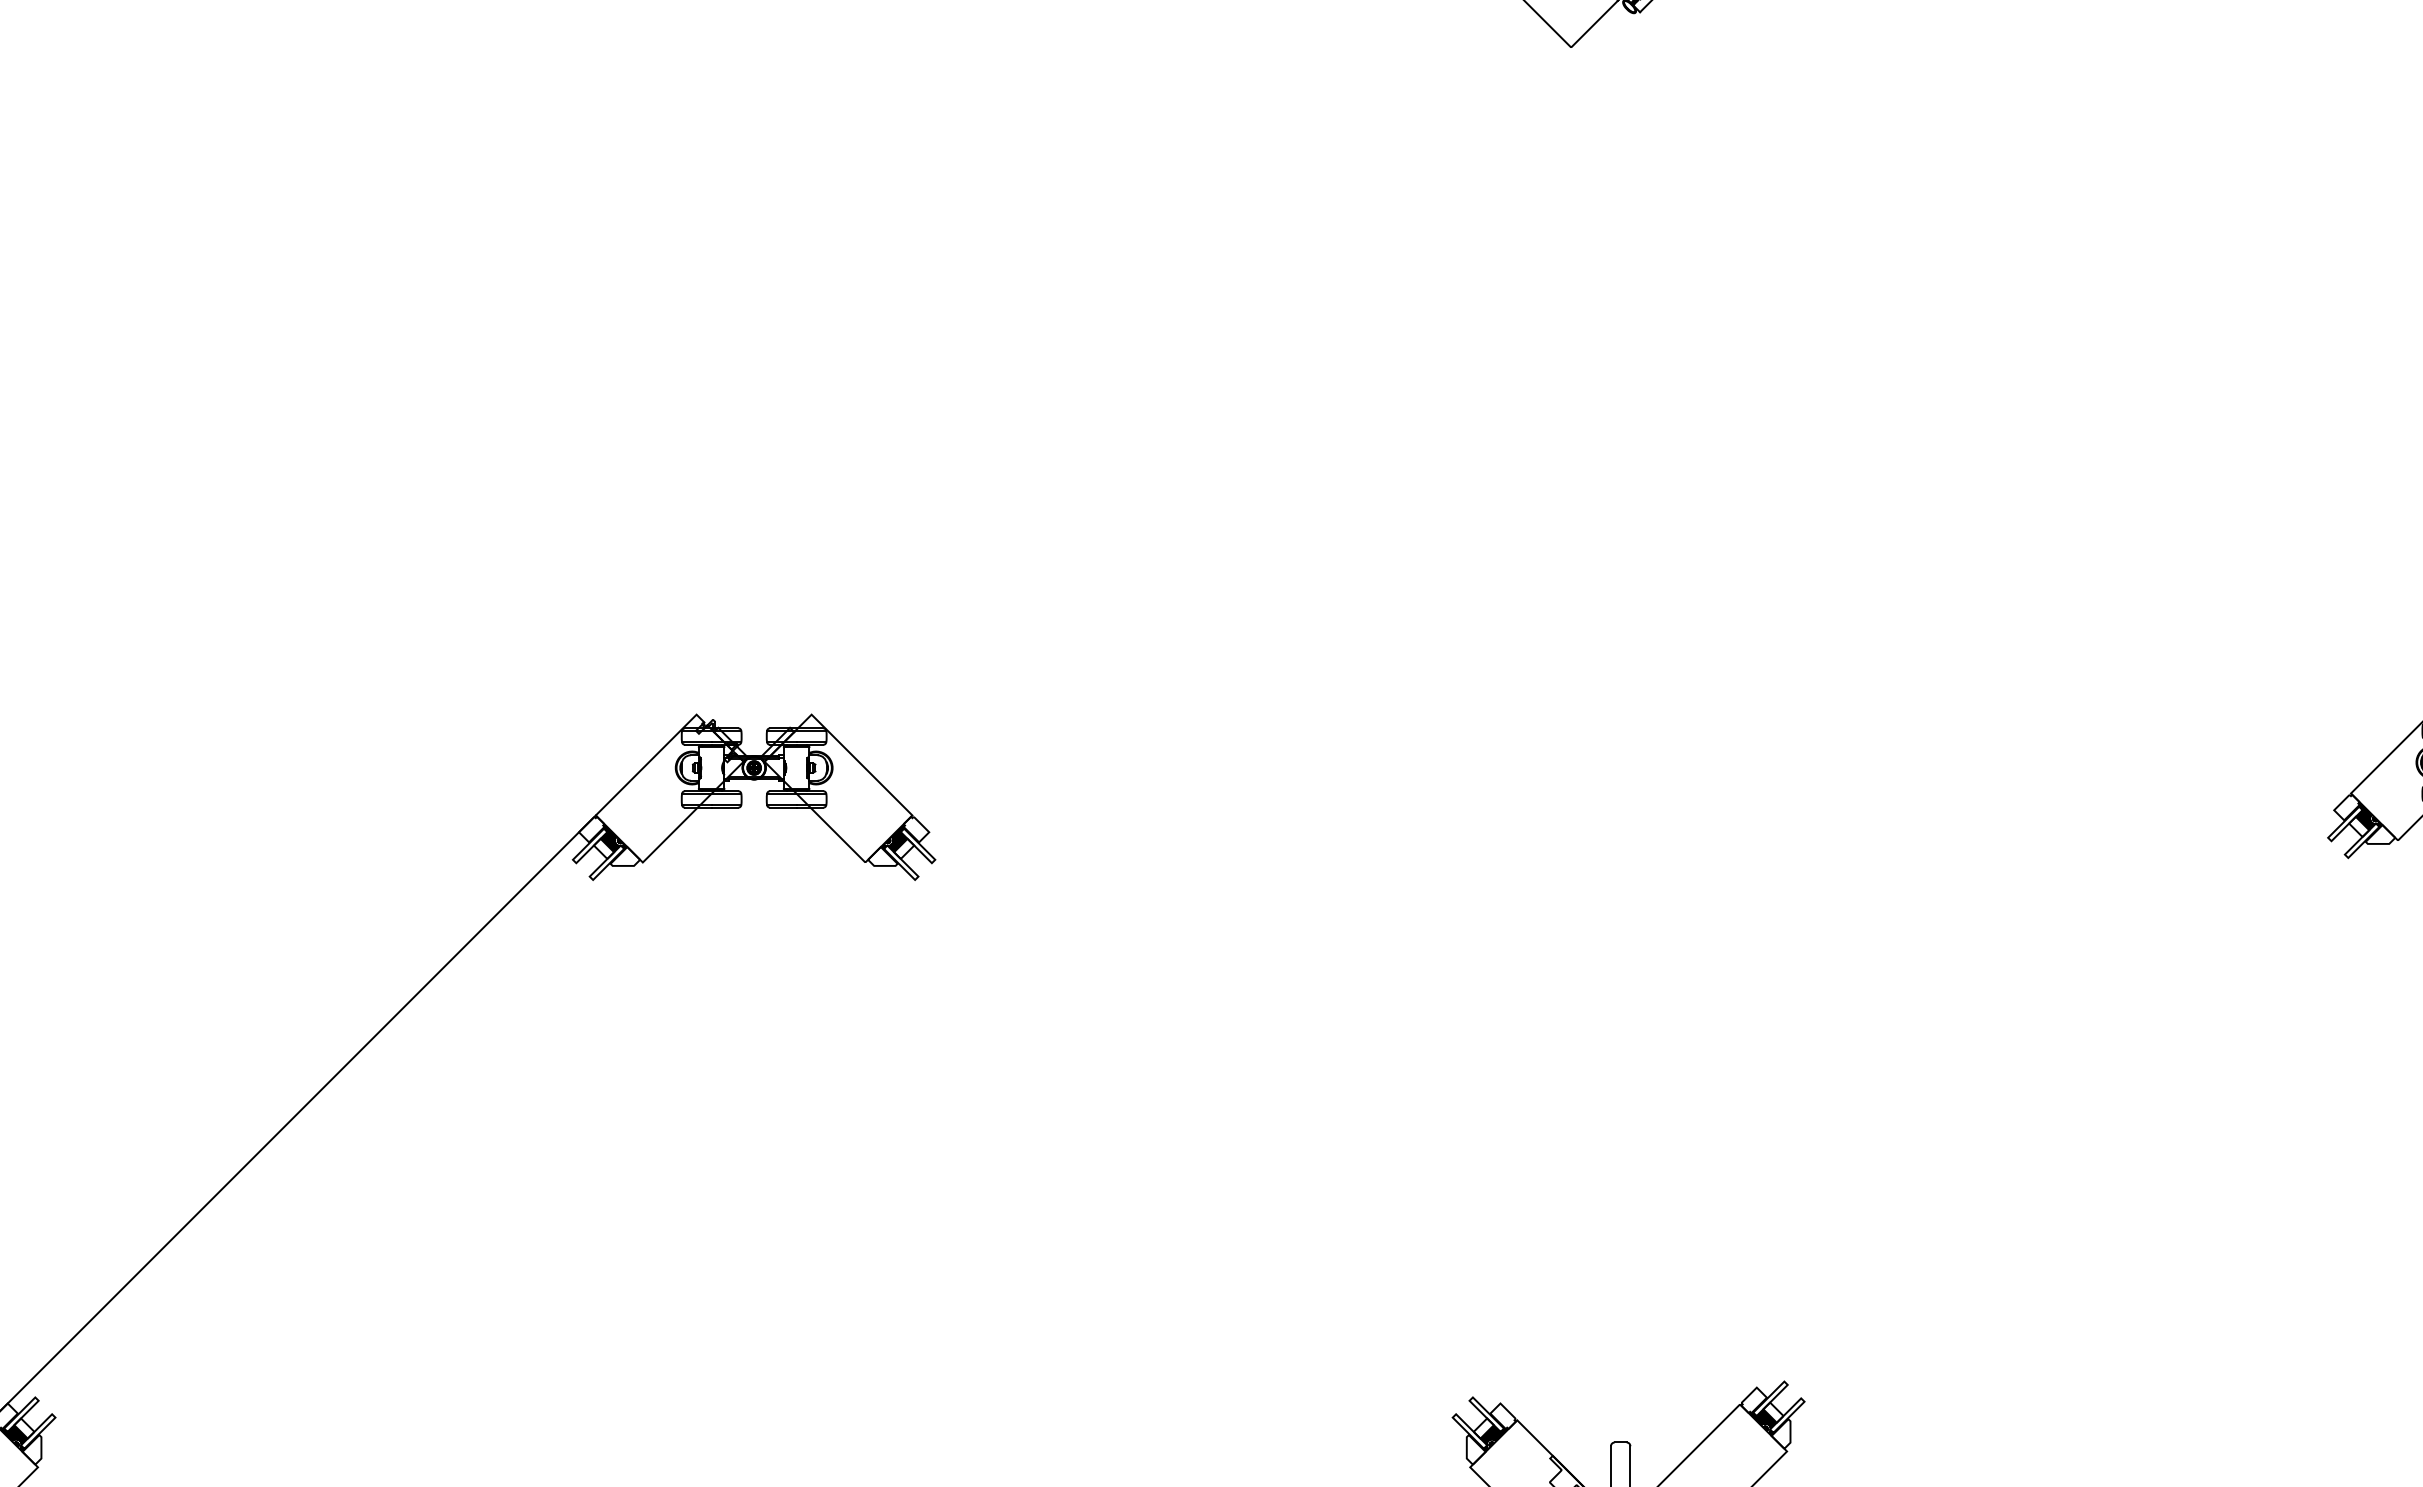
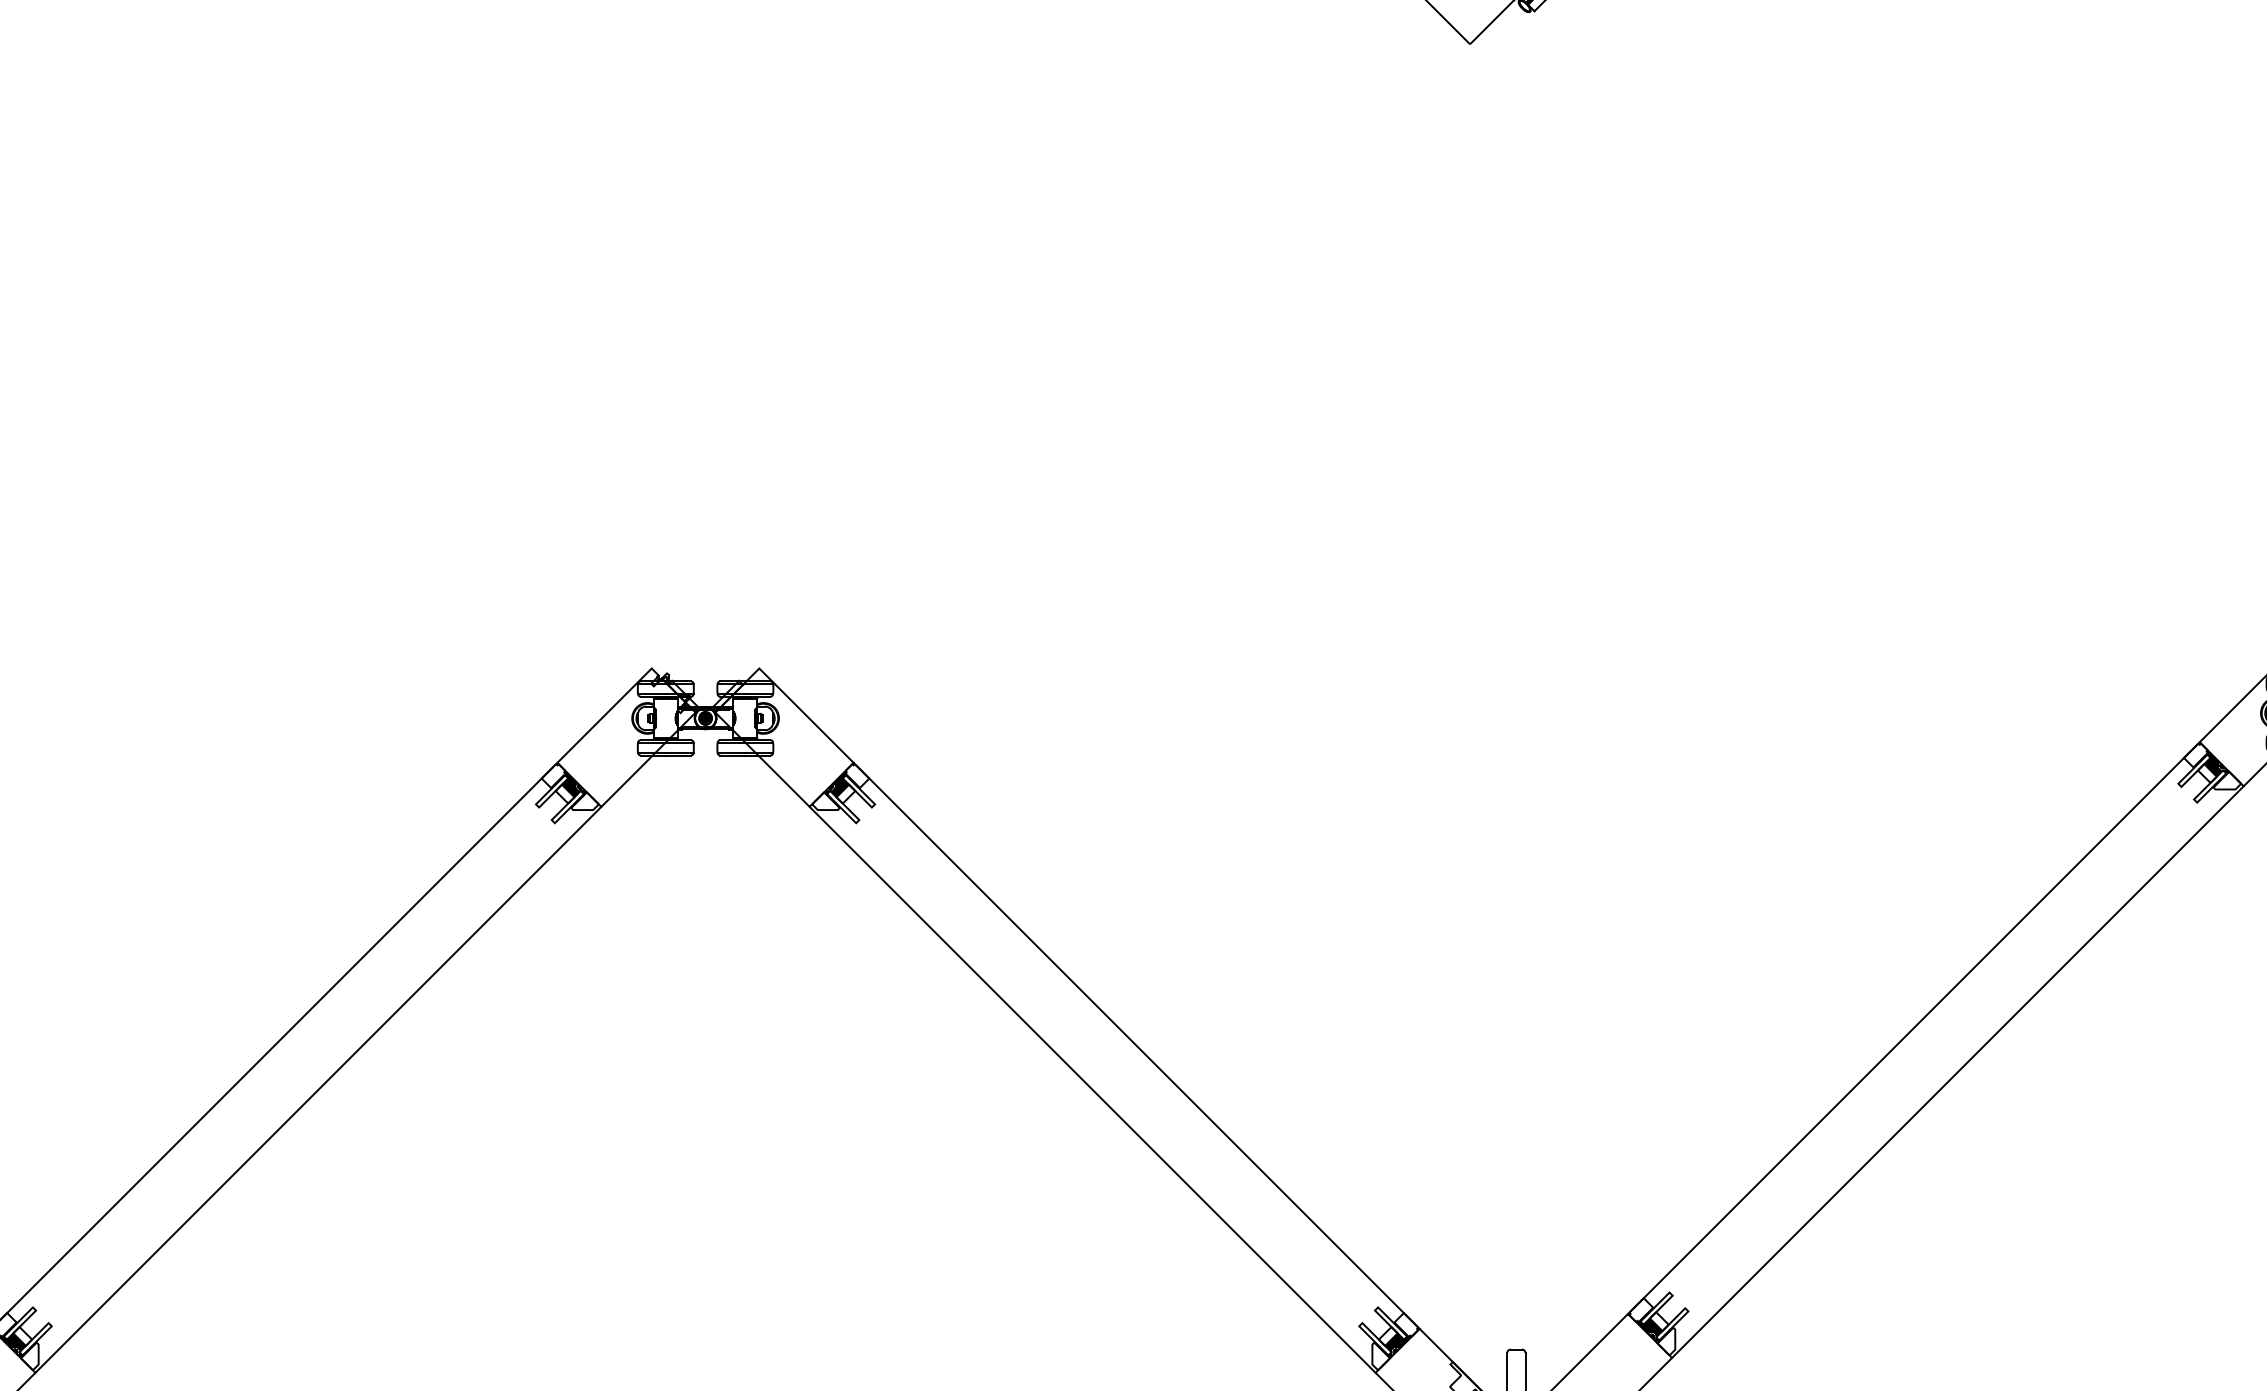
line: (2045, 1098) -> (1913, 1027), added
line: (1214, 1117) -> (1136, 1045), added
line: (2092, 1145) -> (1957, 1071), added
line: (340, 1164) -> (318, 1089), added
line: (1167, 1164) -> (1092, 1089), added

